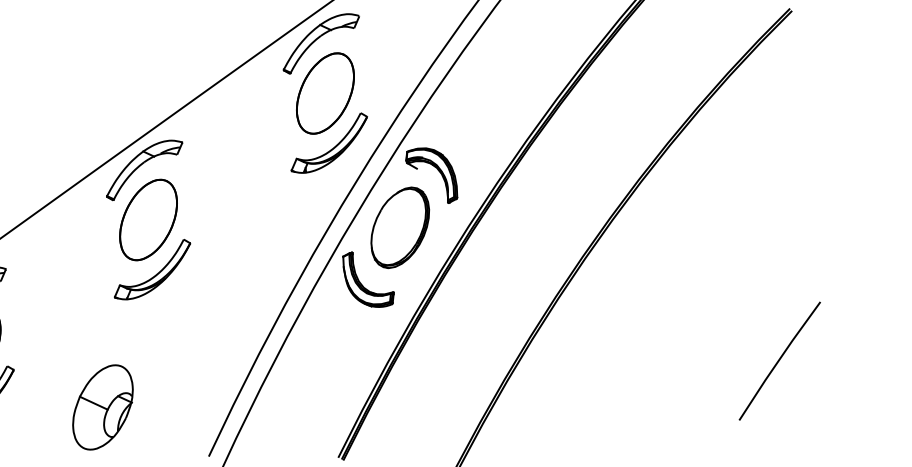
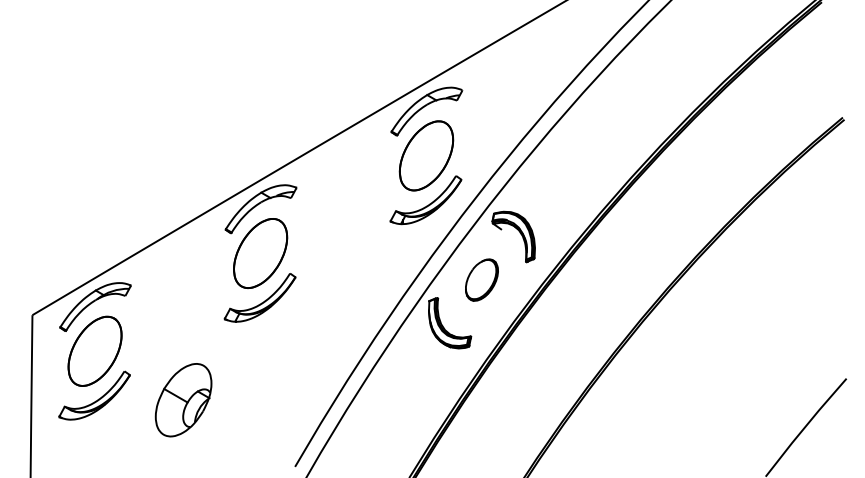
part: (399, 227) -> (481, 279), size x0.6
part: (102, 407) -> (183, 400), moved

